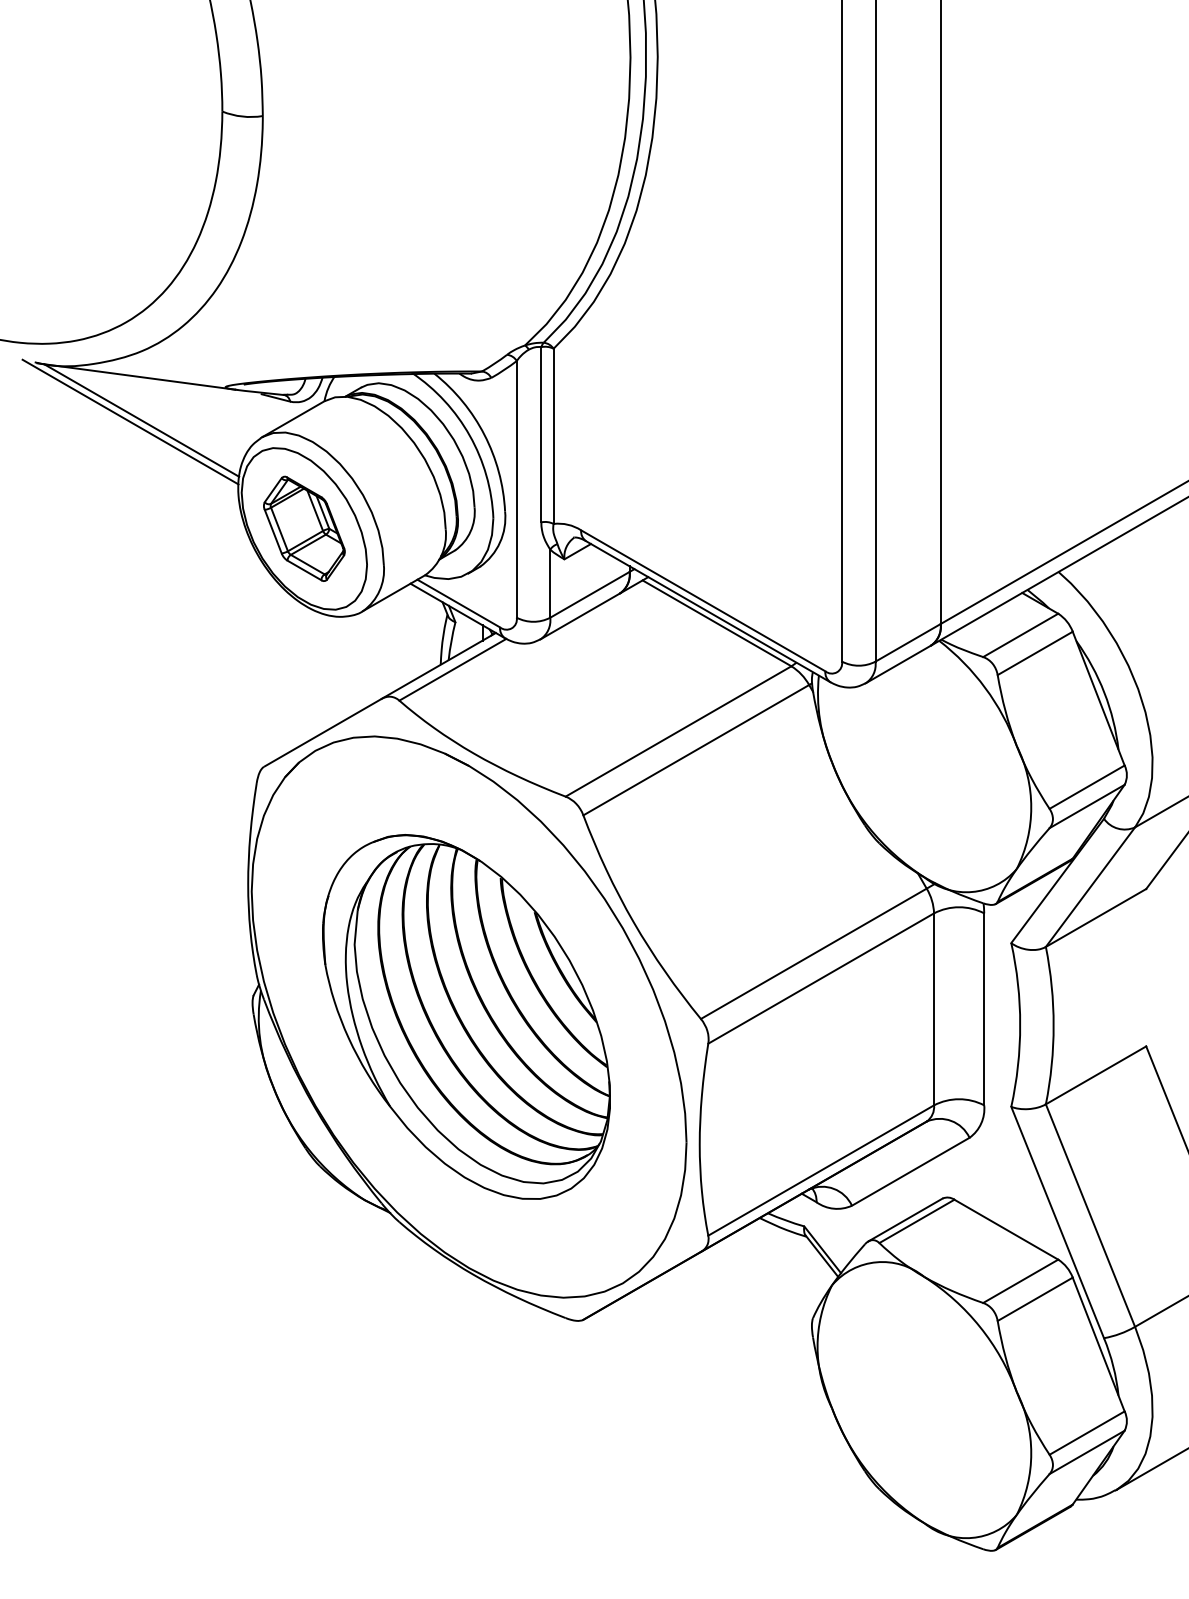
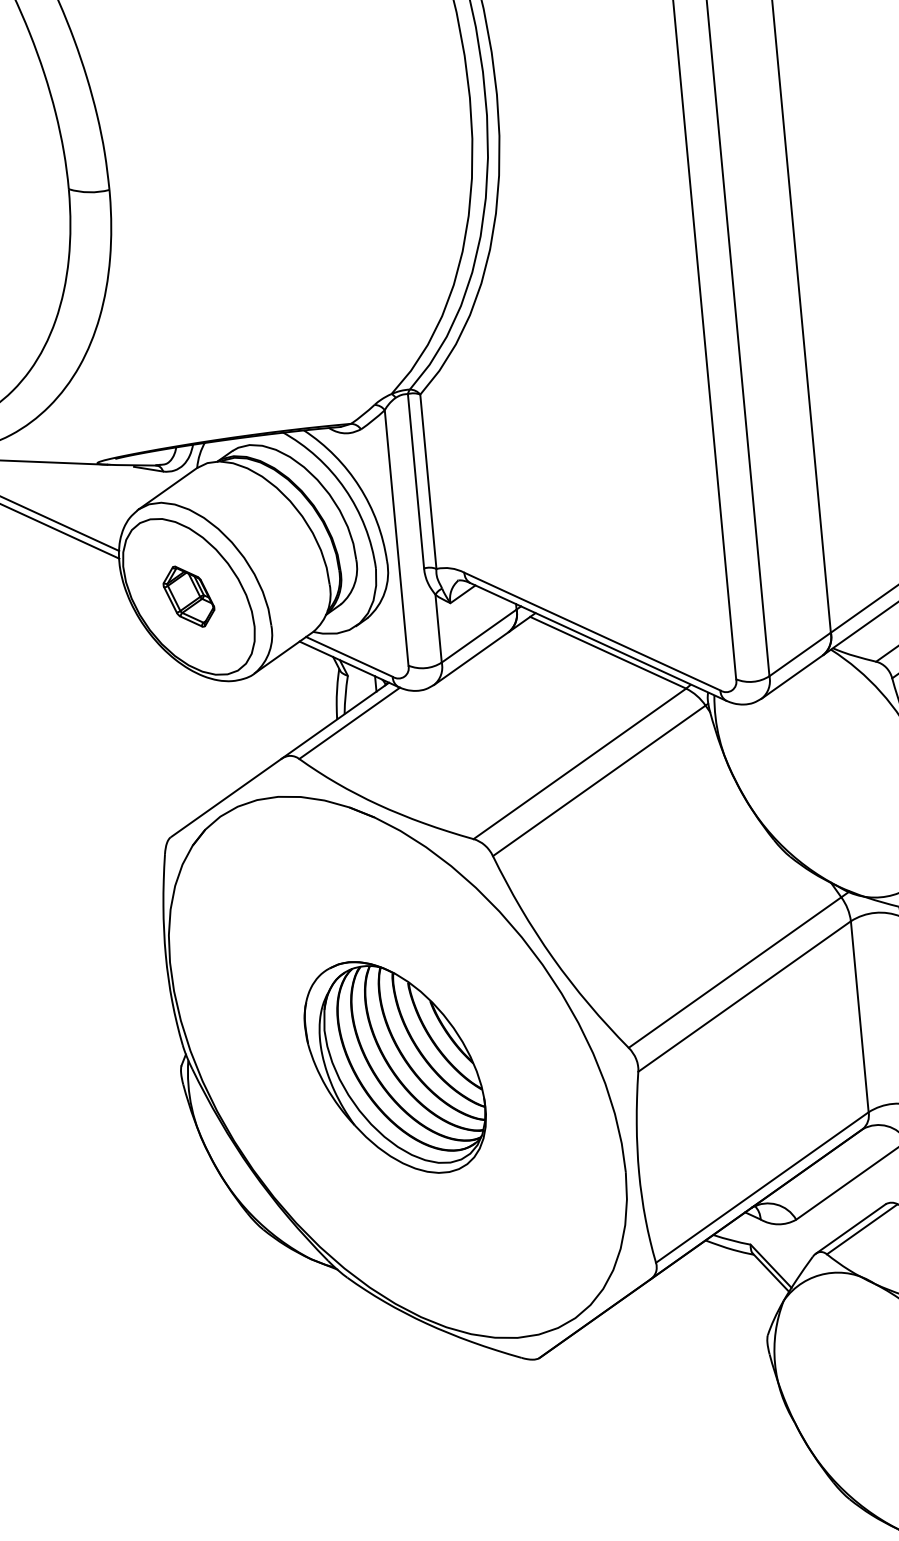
part: (304, 528) -> (189, 596), size x0.6
part: (466, 1016) -> (395, 1067), size x0.6

